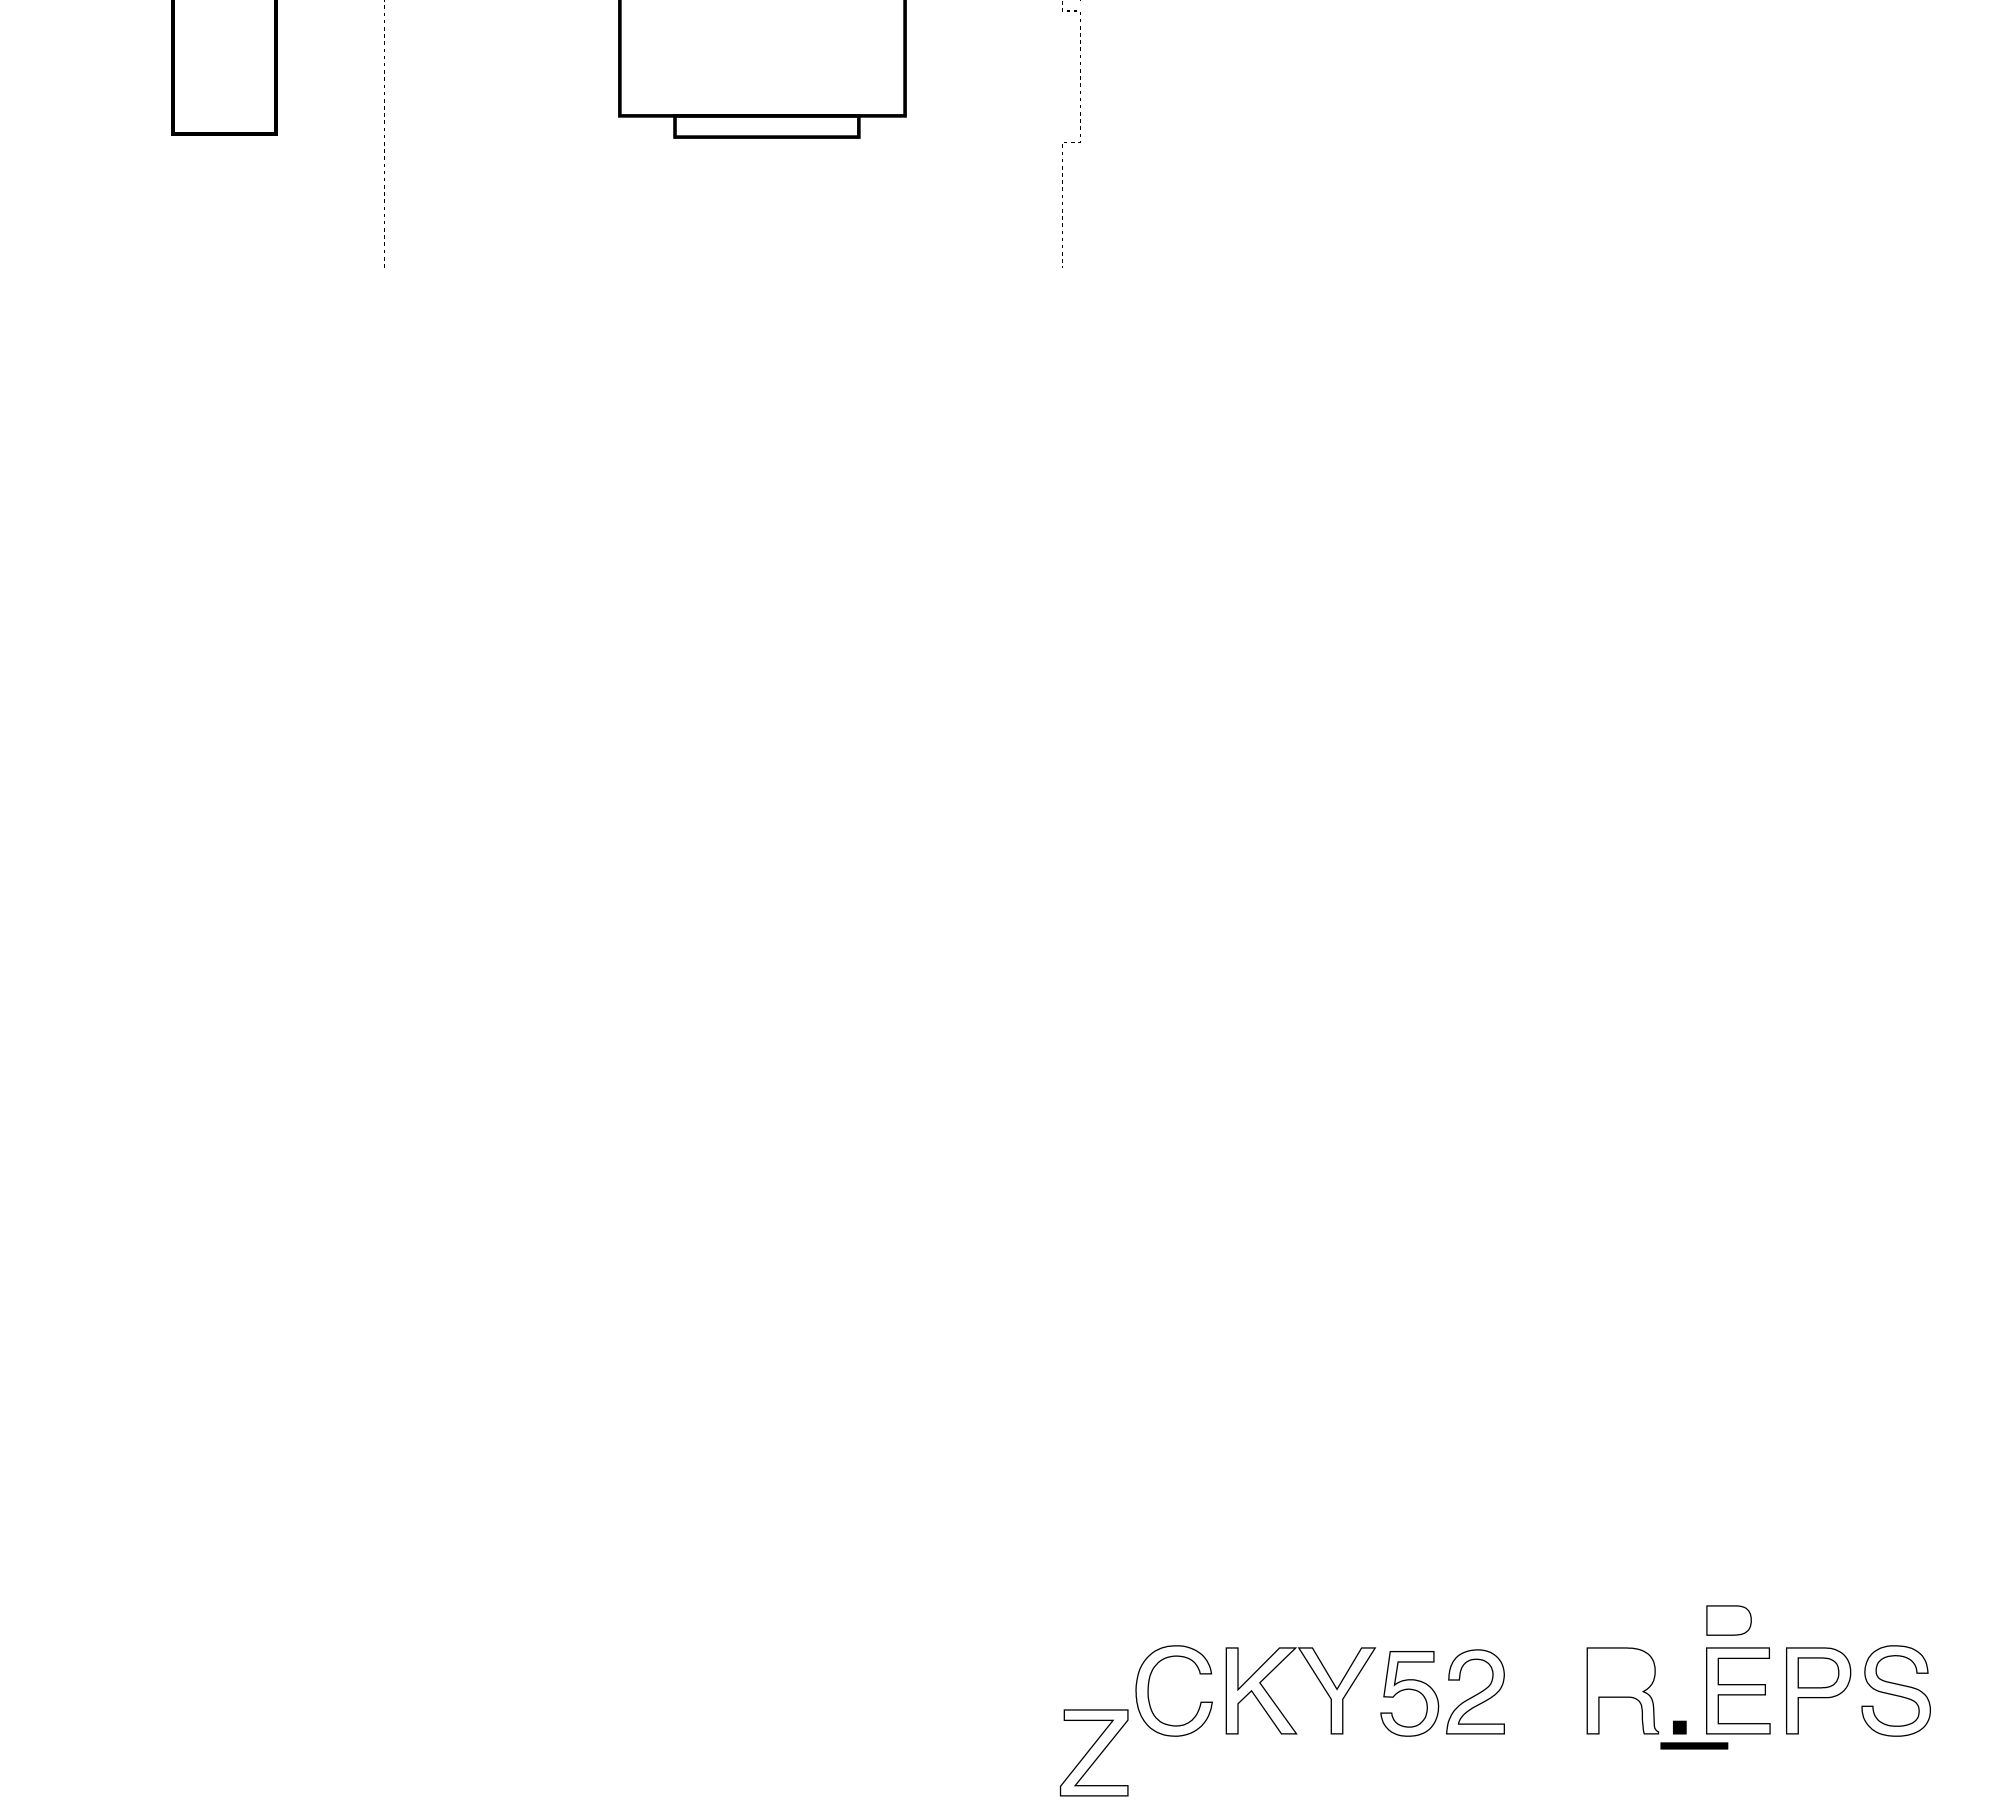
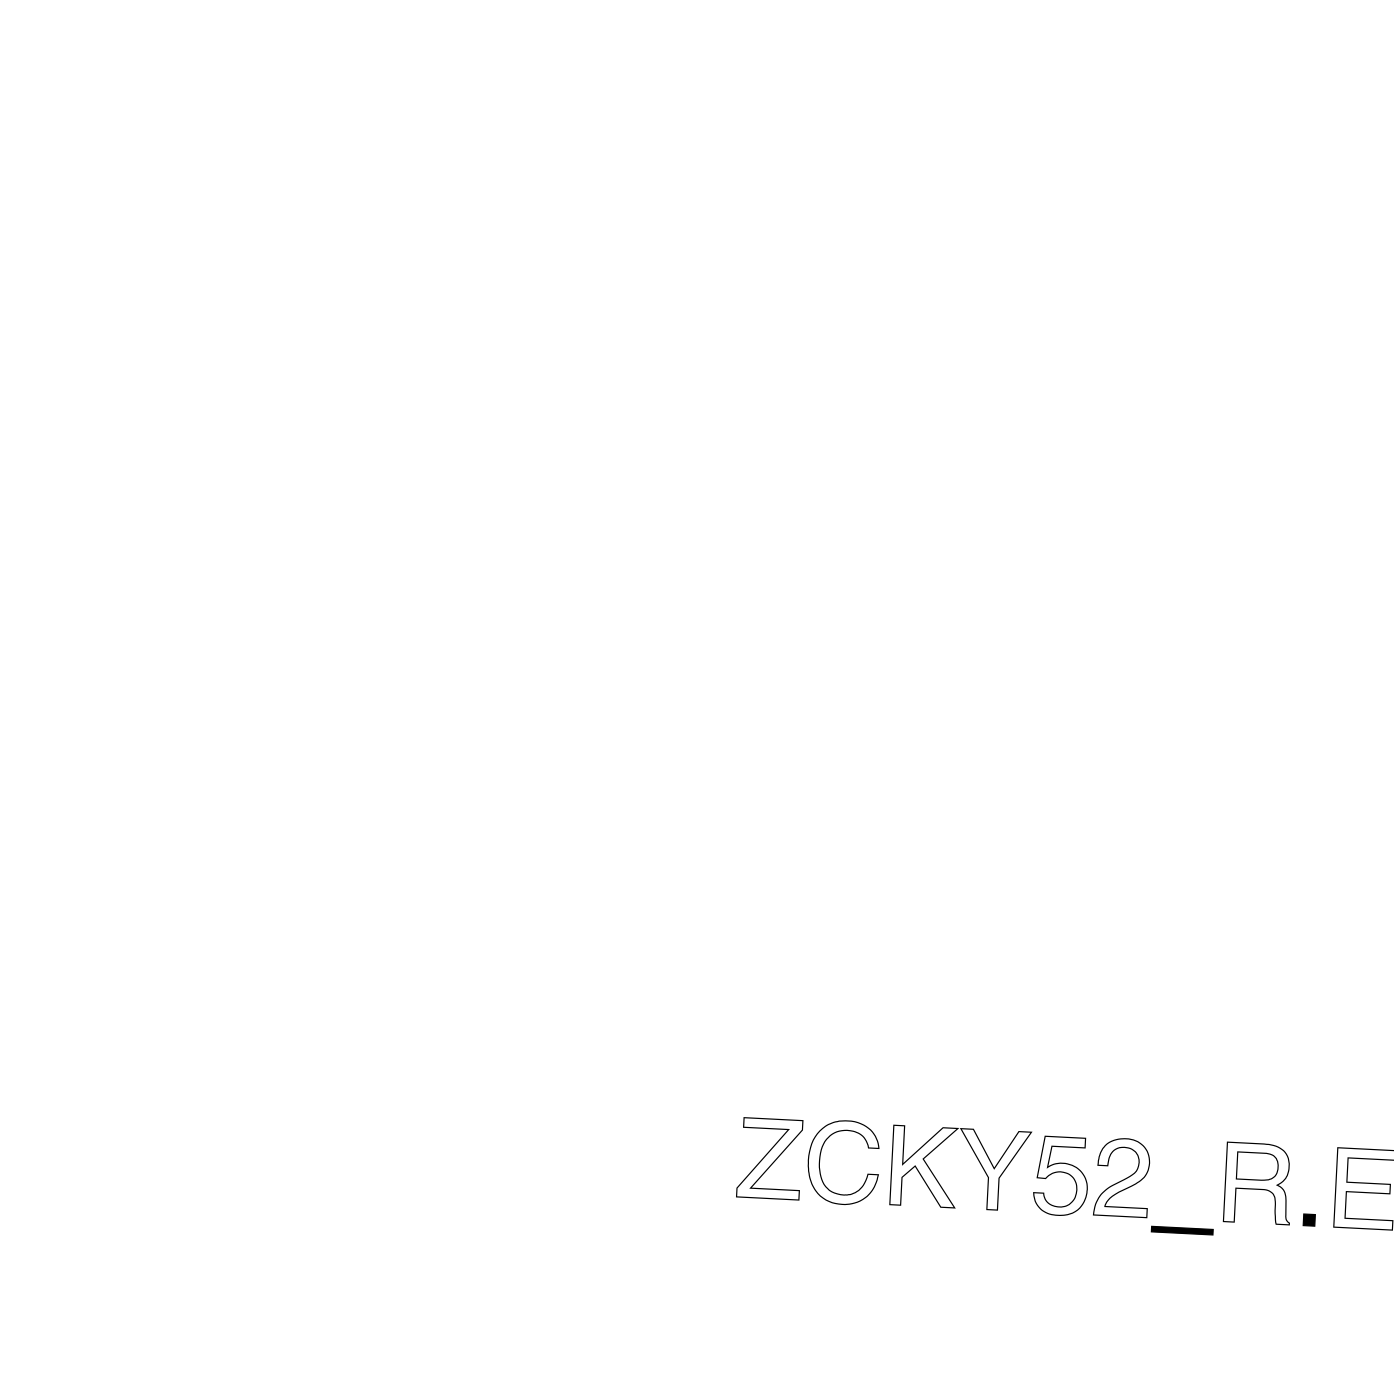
part: (1728, 1620) -> (1257, 1166), moved
part: (1694, 1745) -> (1182, 1230), moved
part: (1093, 1752) -> (769, 1158), moved

